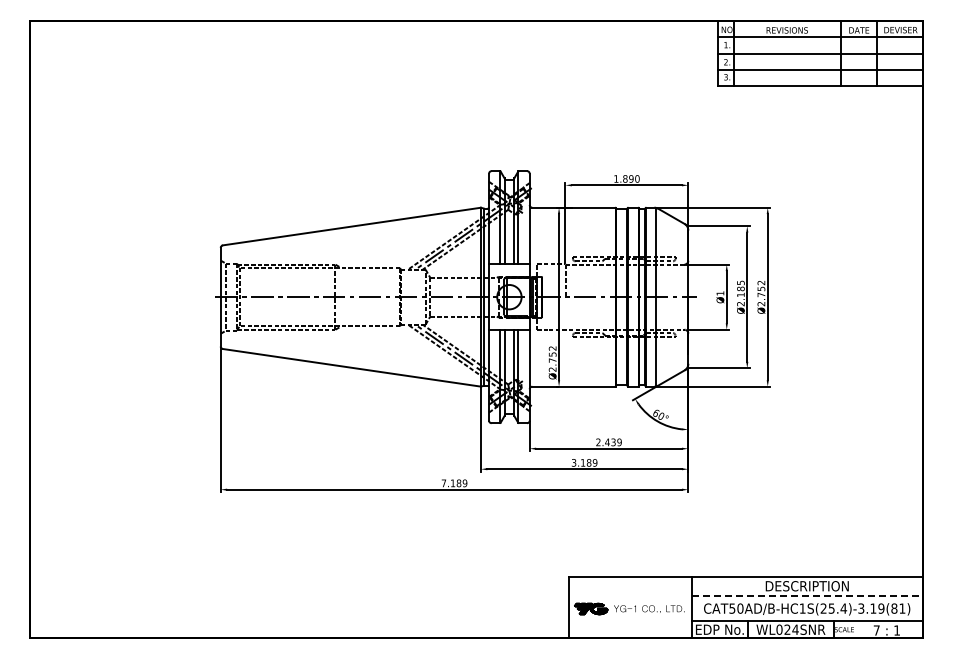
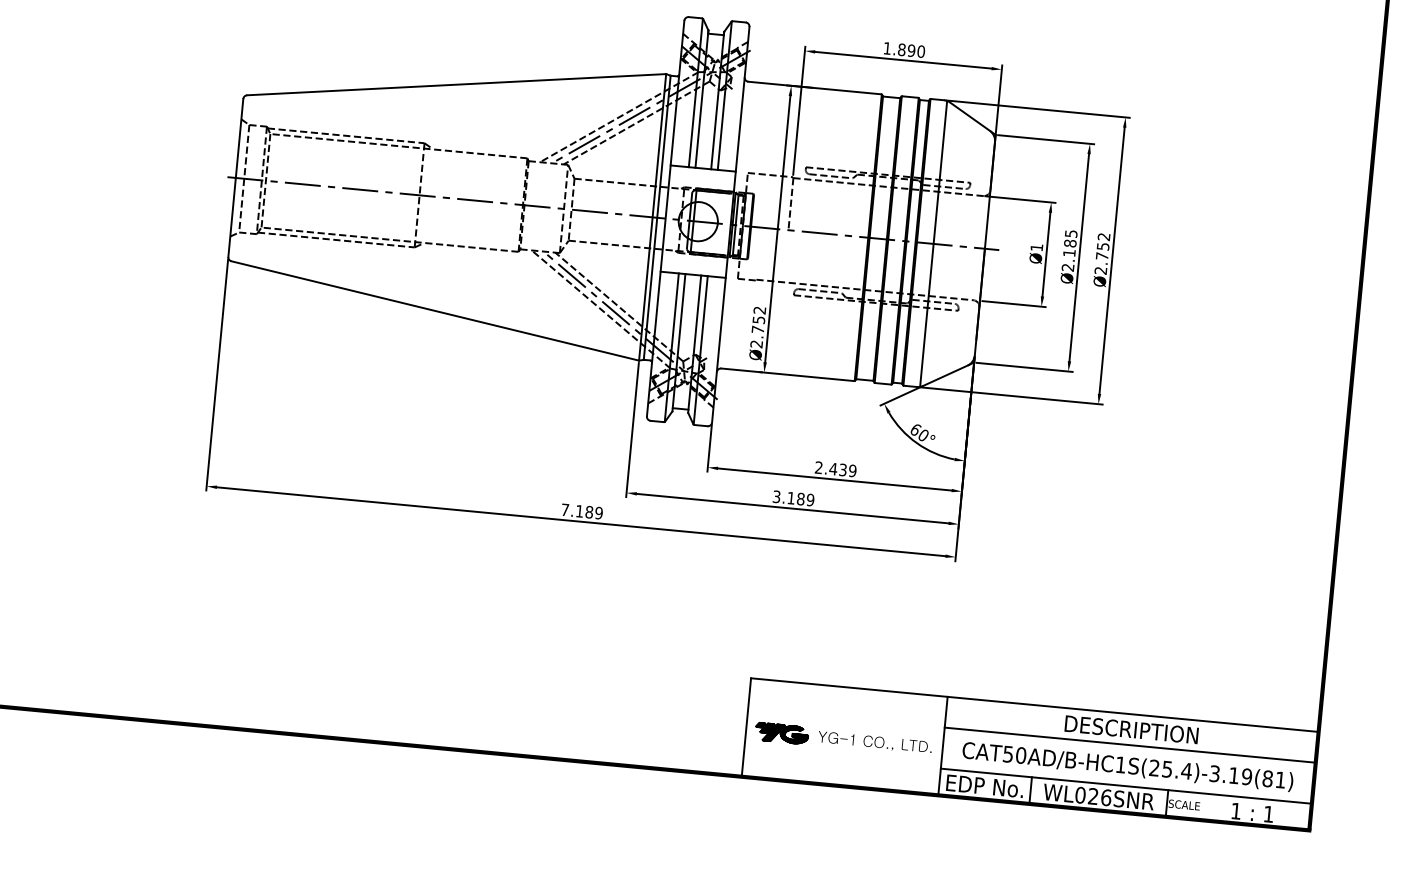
line: (807, 595) -> (1130, 744), dashed -> solid
text: (795, 629) -> (1106, 797), WL024SNR -> WL026SNR
text: (876, 630) -> (1235, 811), 7 -> 1

